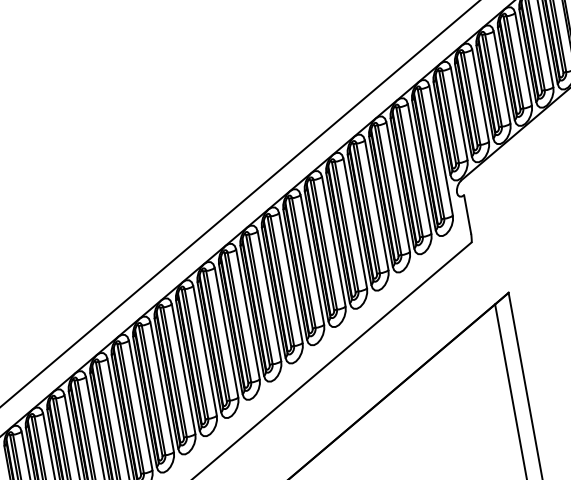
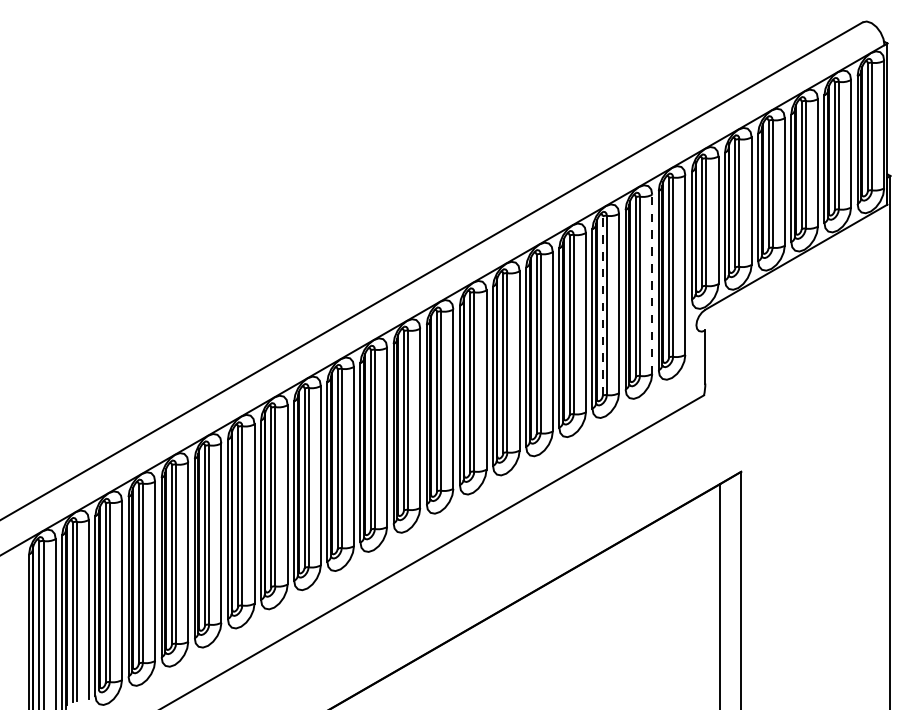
line: (419, 168) -> (652, 284), solid -> dashed
line: (386, 191) -> (602, 306), solid -> dashed

